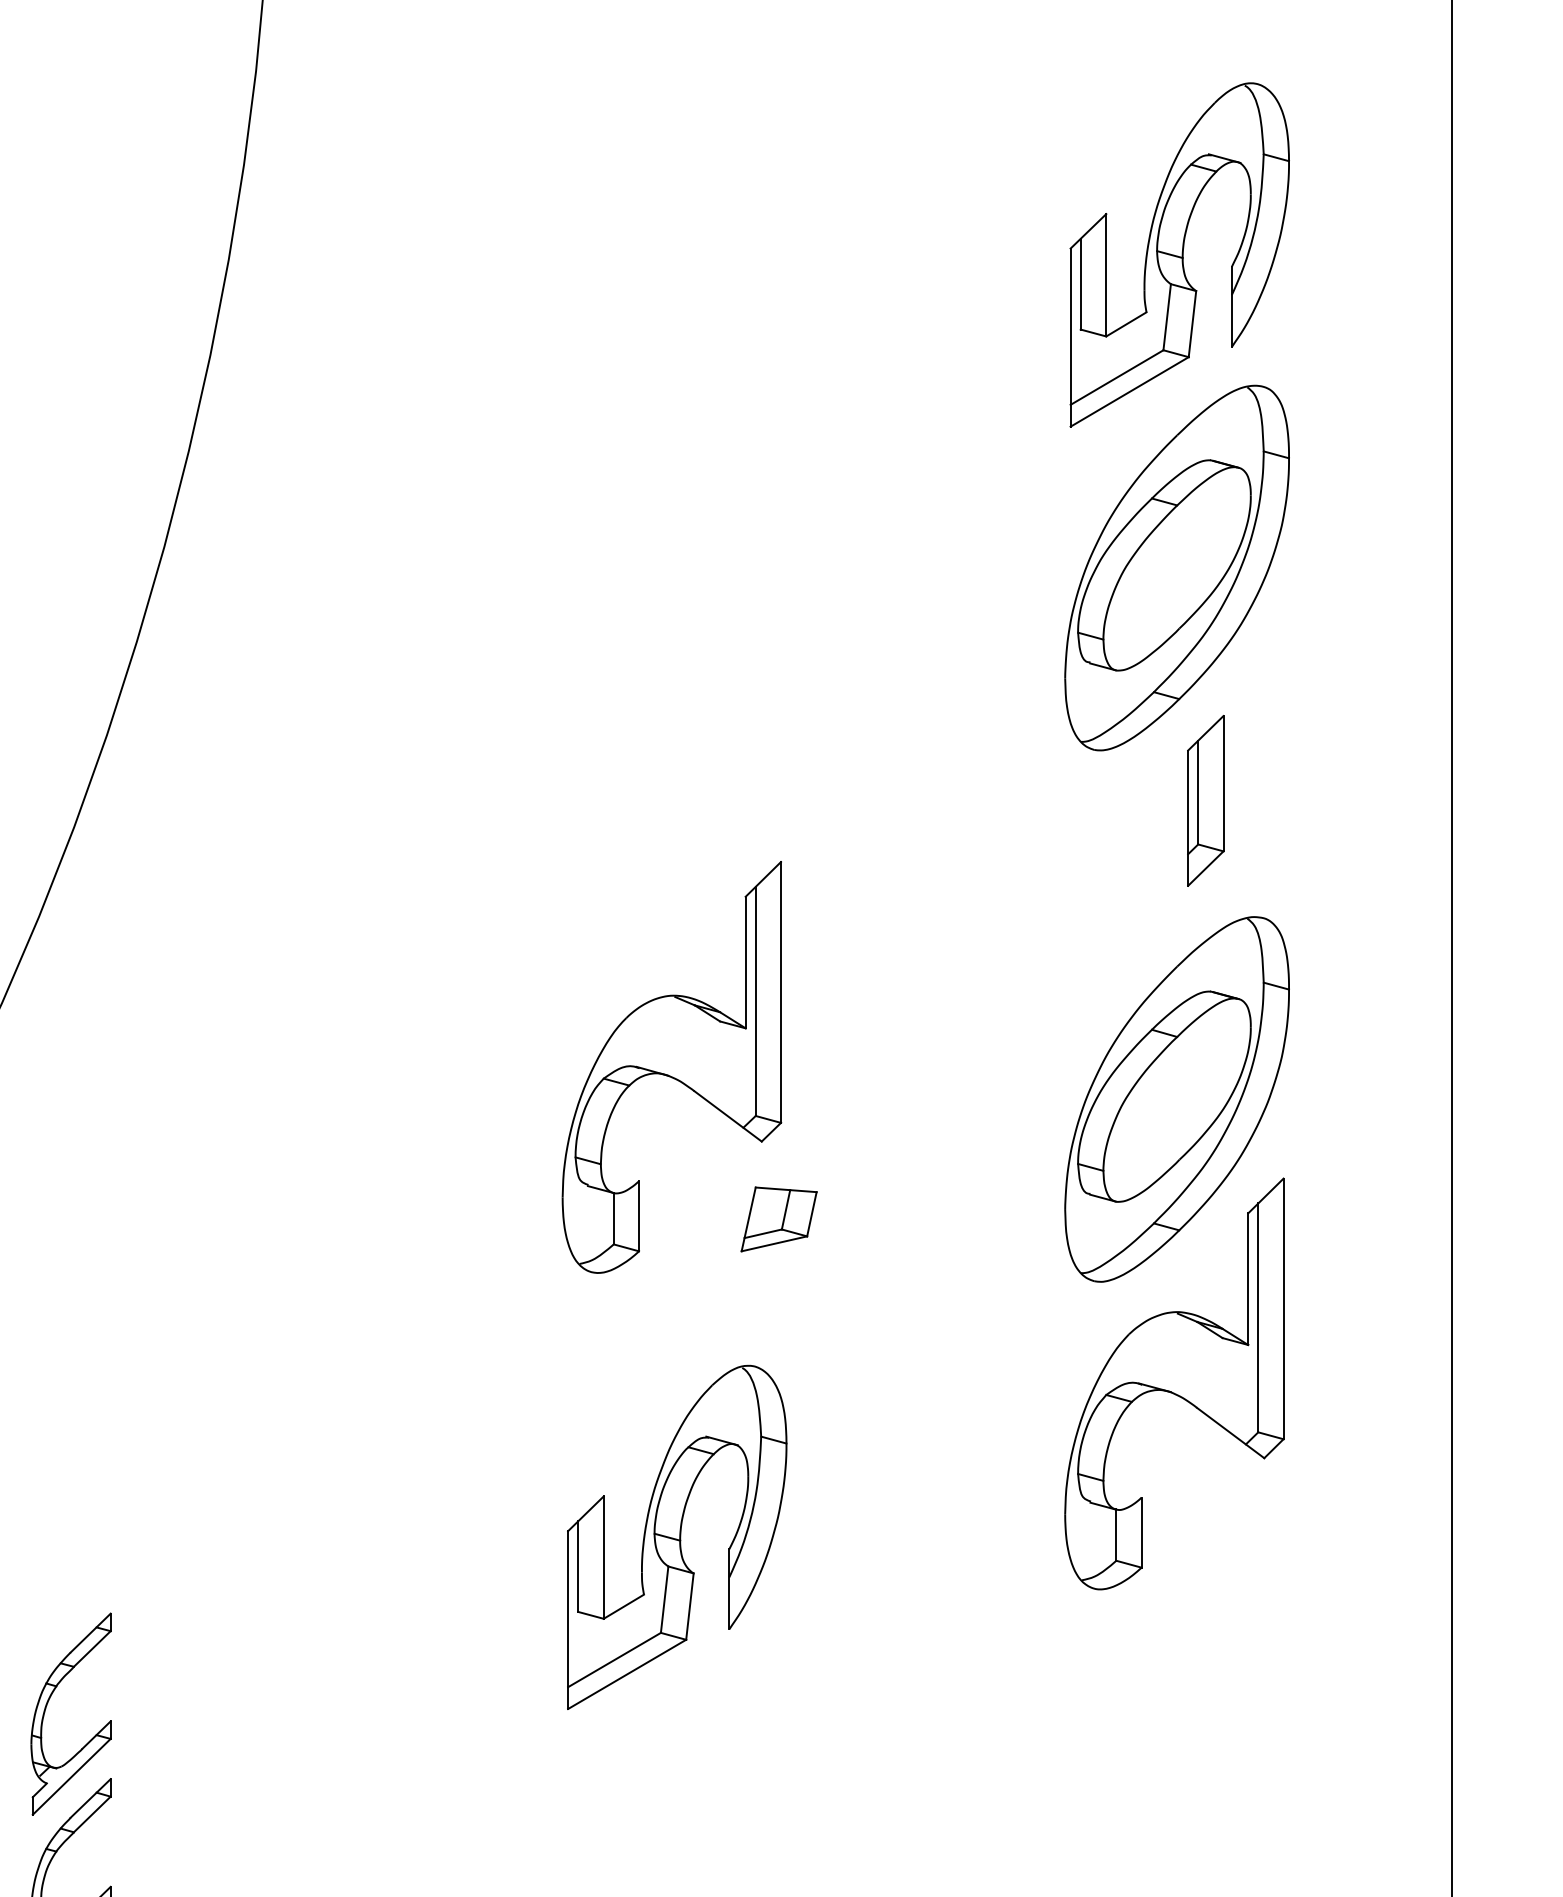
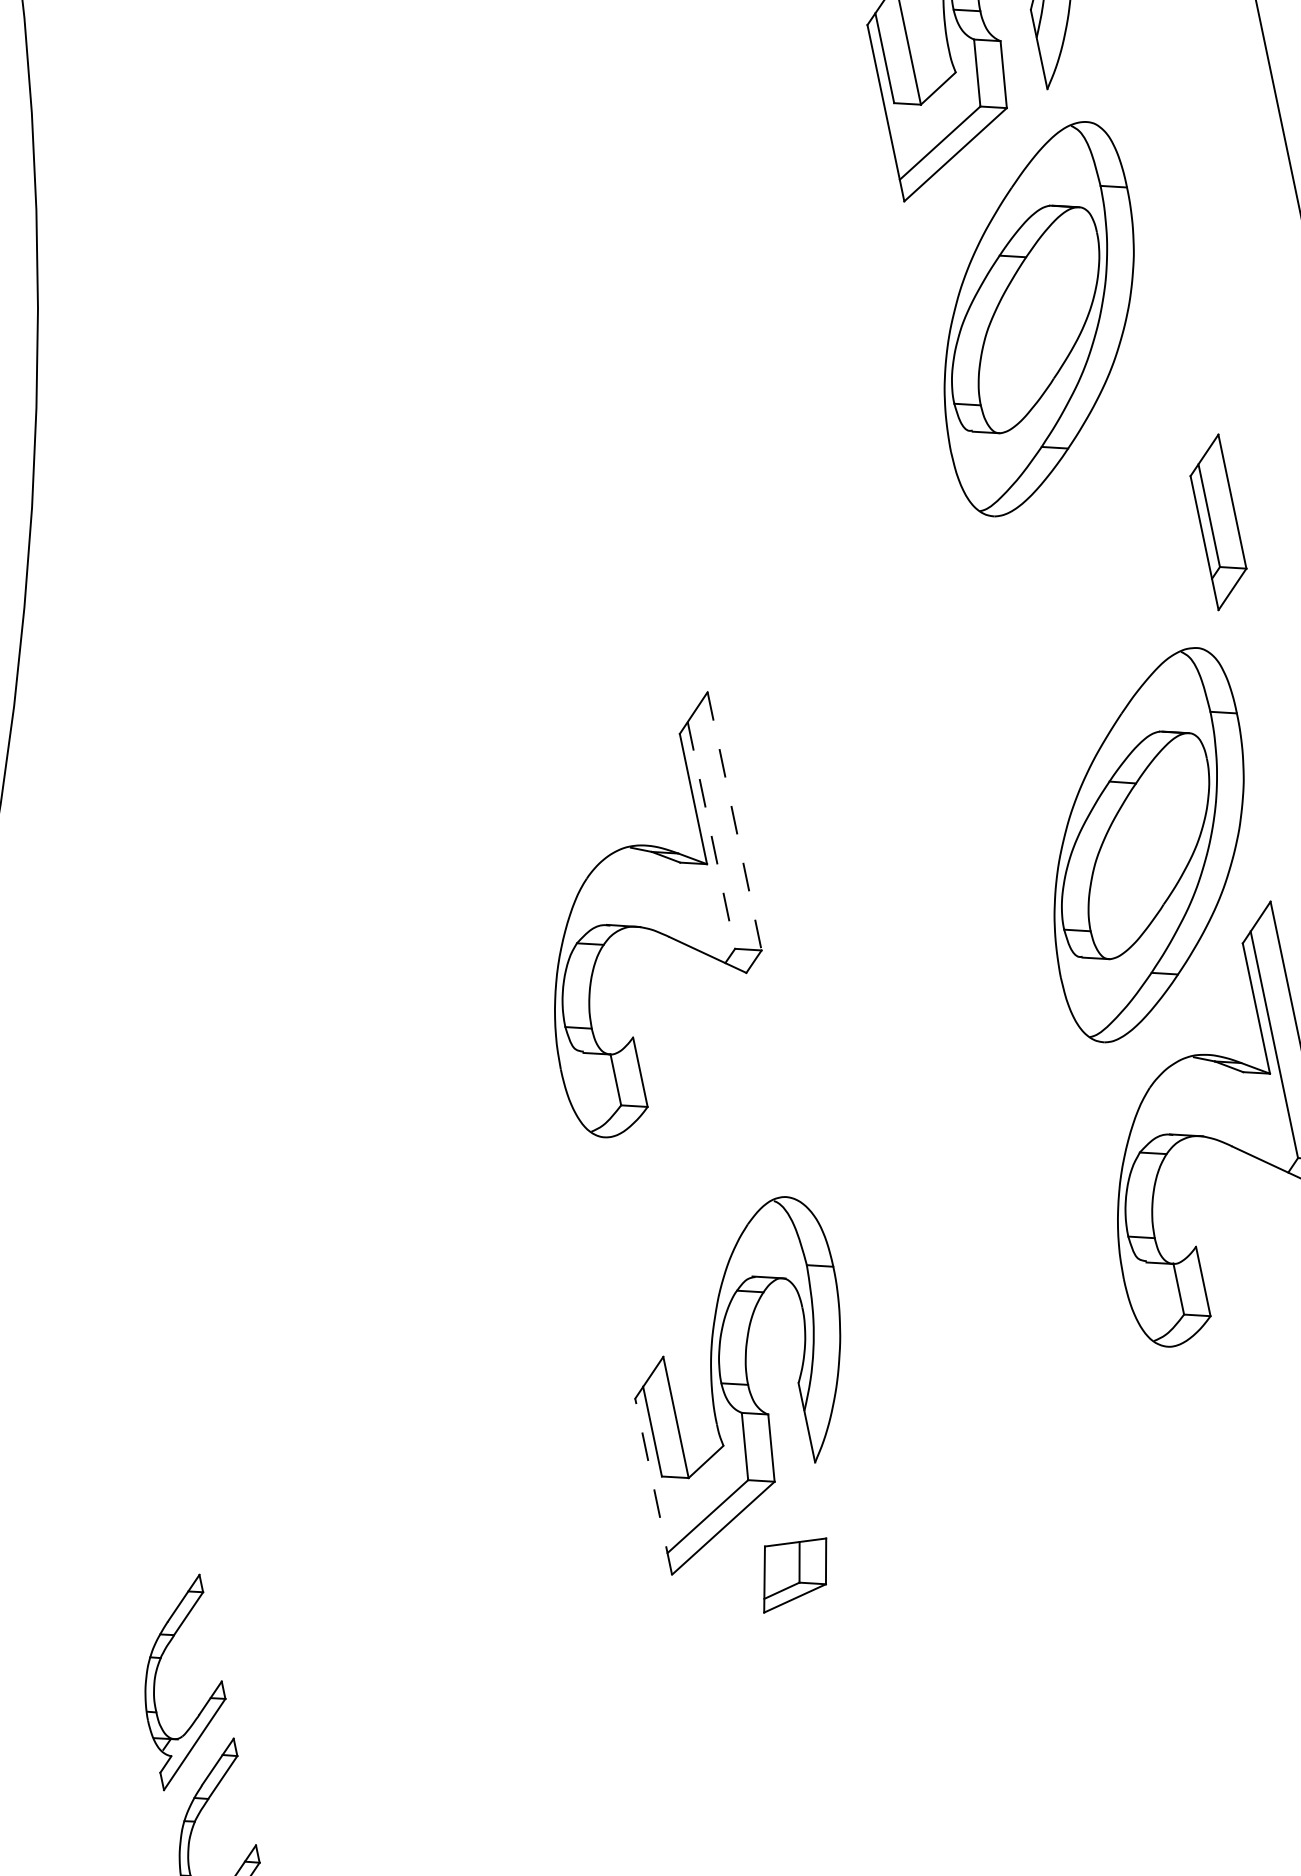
part: (1205, 800) -> (1218, 522), moved
line: (781, 992) -> (735, 821), solid -> dashed
line: (755, 1001) -> (711, 835), solid -> dashed
part: (778, 1219) -> (794, 1573), moved
line: (568, 1620) -> (654, 1487), solid -> dashed

